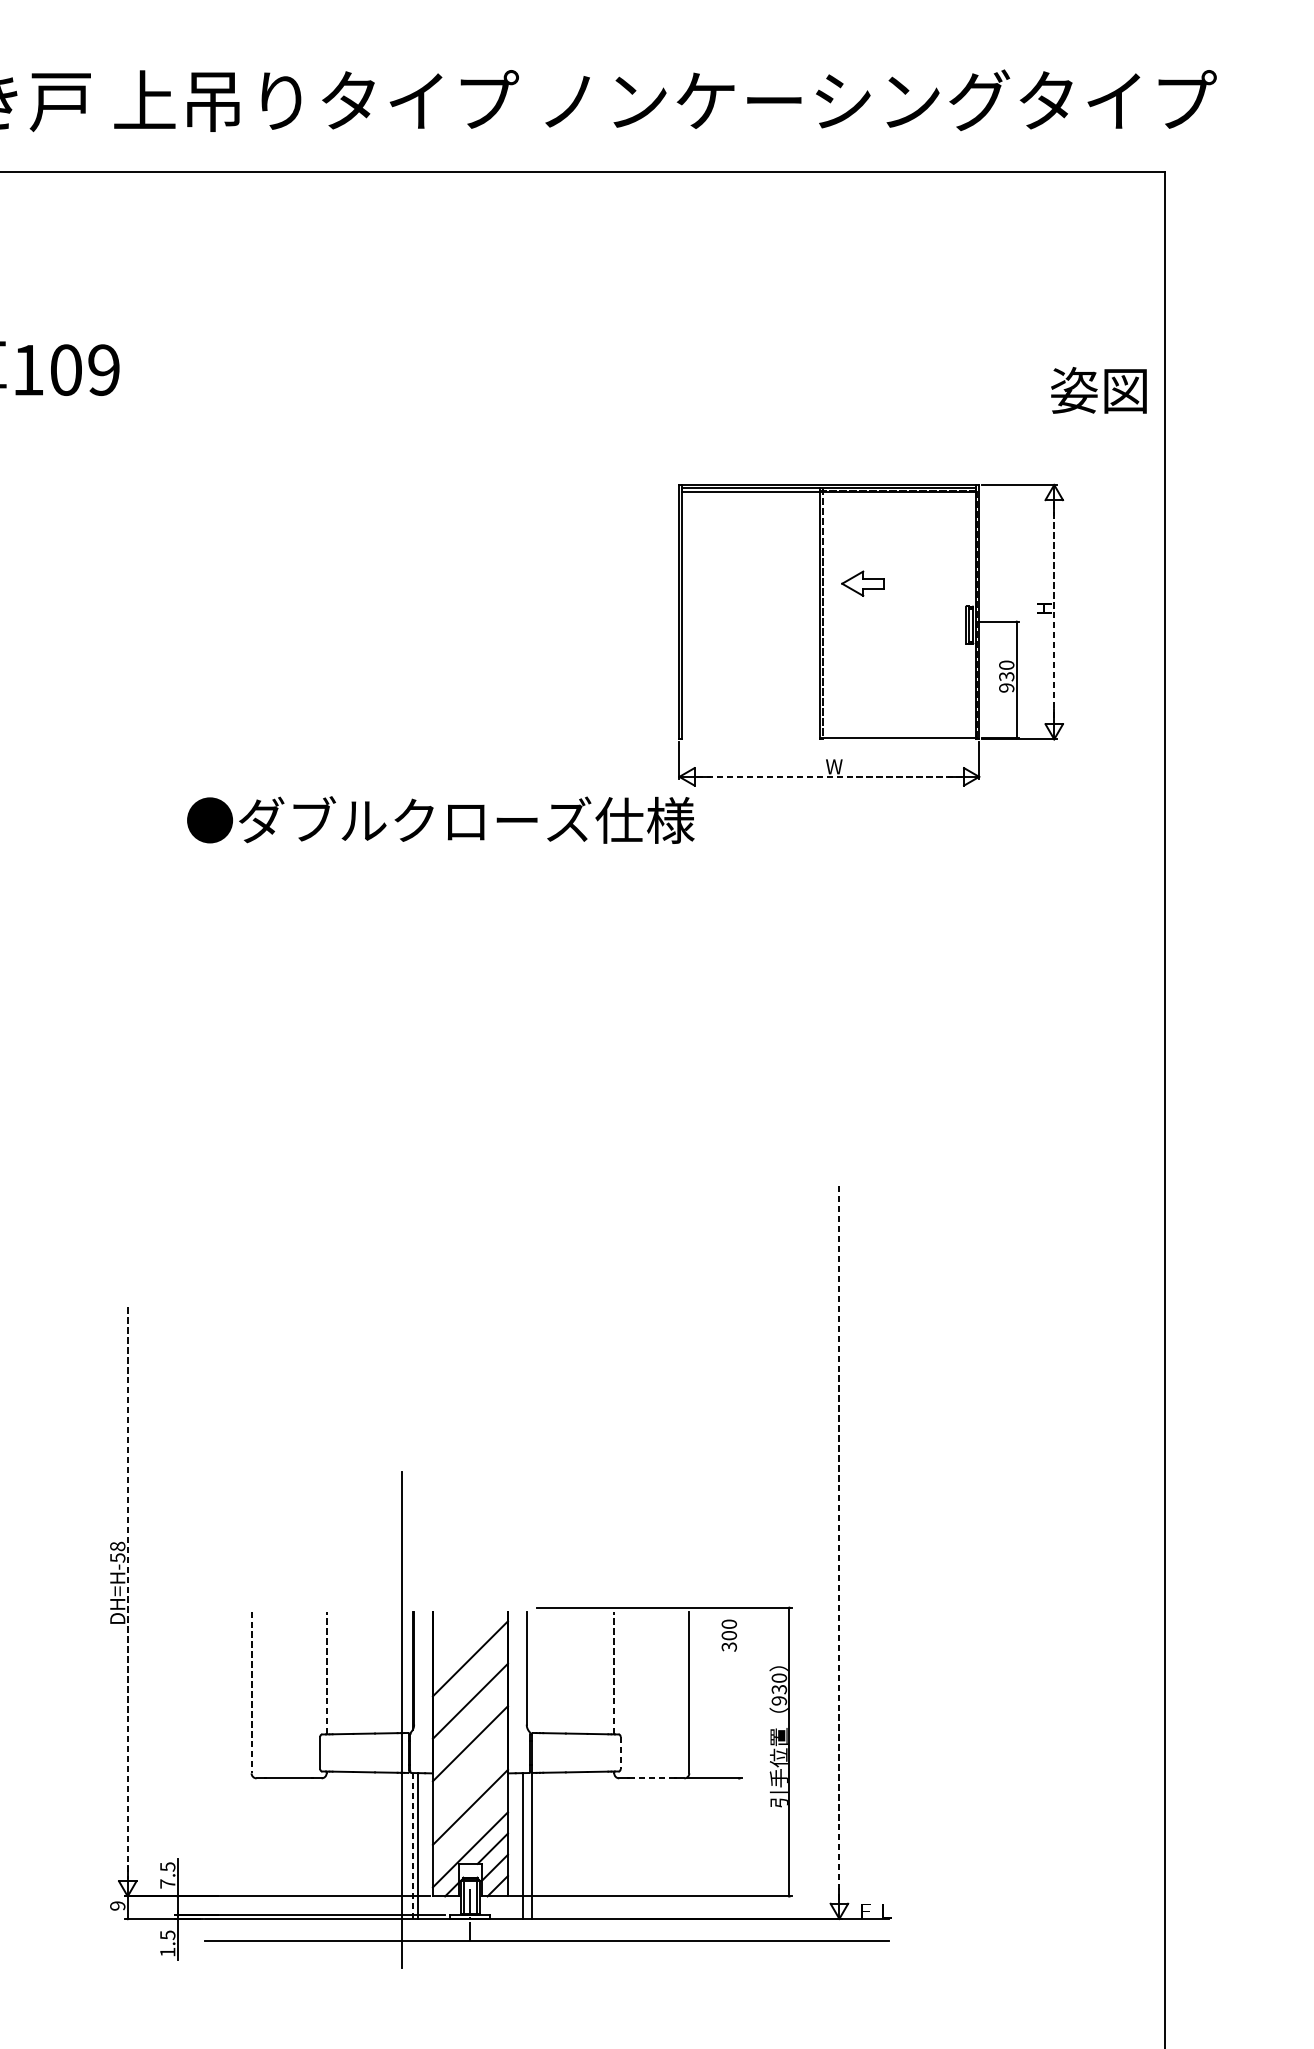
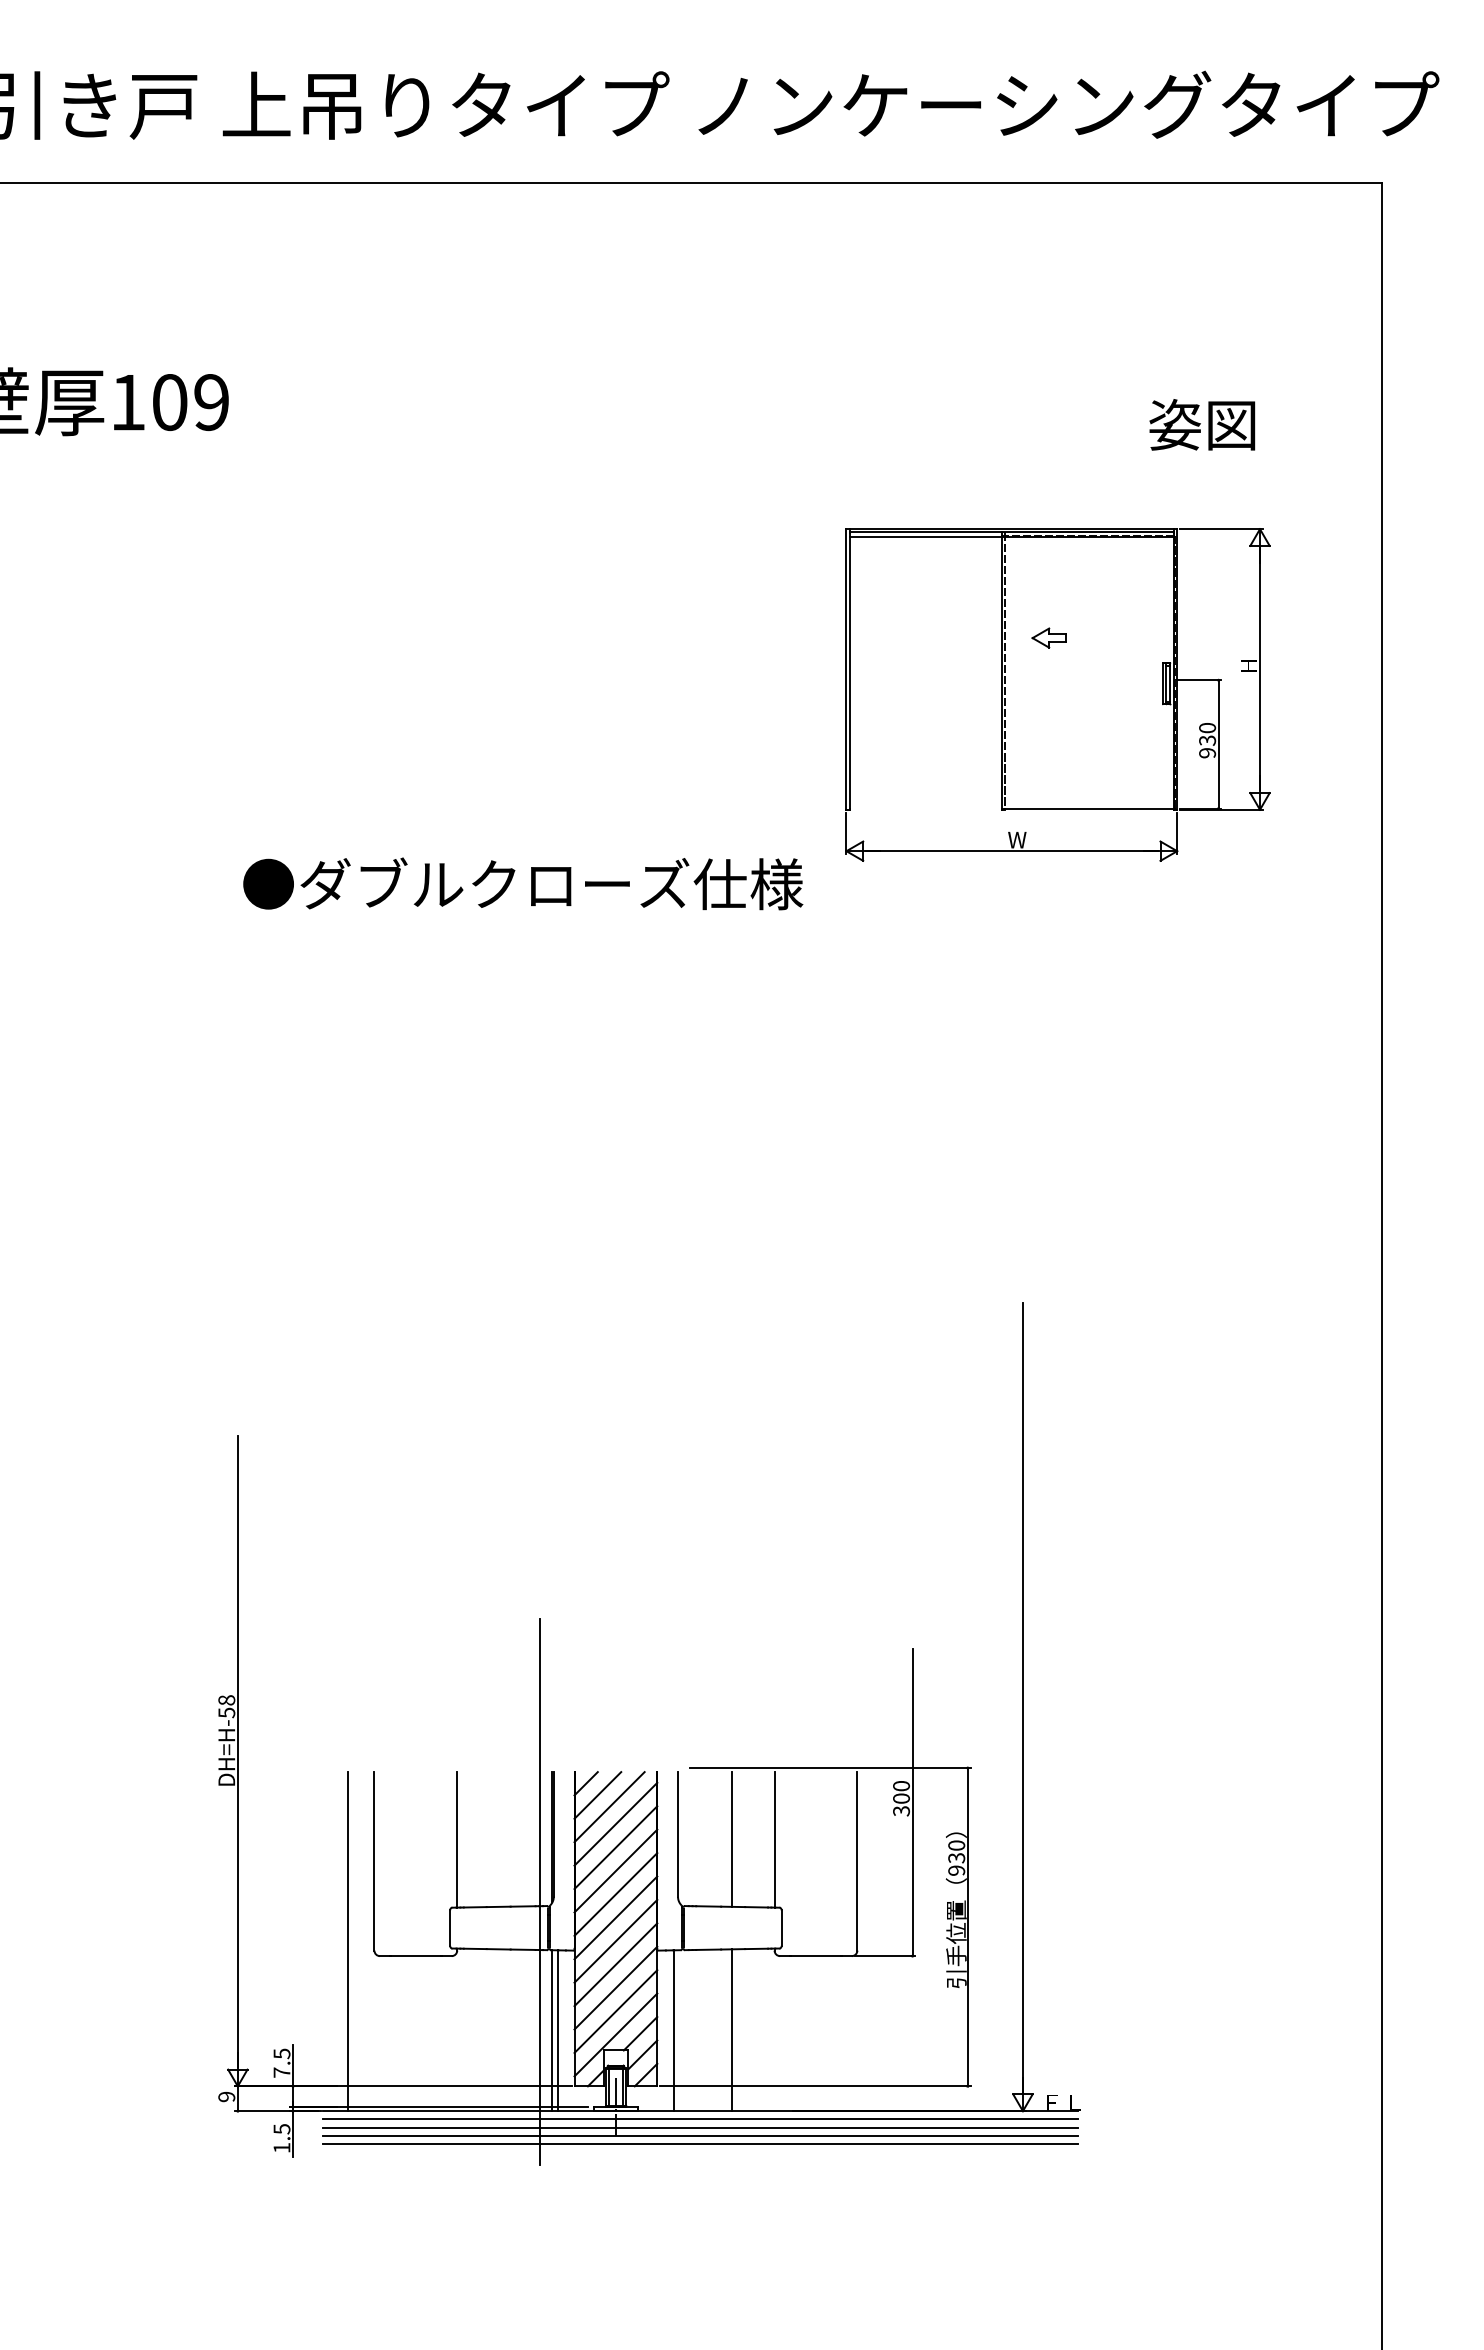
text: (1099, 390) -> (1202, 424), moved
part: (862, 583) -> (1048, 637), size x0.71
line: (1054, 612) -> (1260, 669), dashed -> solid
line: (829, 777) -> (1012, 851), dashed -> solid
text: (441, 819) -> (523, 883), moved
line: (838, 1543) -> (1022, 1697), dashed -> solid
line: (127, 1593) -> (237, 1752), dashed -> solid
line: (442, 1621) -> (585, 1783), added
line: (453, 1632) -> (597, 1795), added
line: (739, 1639) -> (912, 1802), added
line: (464, 1643) -> (609, 1807), added
line: (326, 1672) -> (457, 1839), dashed -> solid
line: (575, 1672) -> (731, 1839), added
line: (614, 1672) -> (774, 1839), dashed -> solid
line: (470, 1679) -> (615, 1847), added
line: (251, 1692) -> (374, 1861), dashed -> solid
line: (470, 1722) -> (615, 1894), added
line: (620, 1753) -> (781, 1928), dashed -> solid
line: (470, 1764) -> (615, 1940), added
line: (228, 1765) -> (348, 1941), added
line: (652, 1778) -> (816, 1956), dashed -> solid
line: (470, 1785) -> (615, 1964), added
line: (470, 1828) -> (615, 2011), added
line: (531, 1845) -> (731, 2030), moved
line: (412, 1846) -> (552, 2031), dashed -> solid
line: (547, 1926) -> (700, 2119), added
line: (547, 1933) -> (700, 2127), added
line: (547, 1949) -> (700, 2144), added

